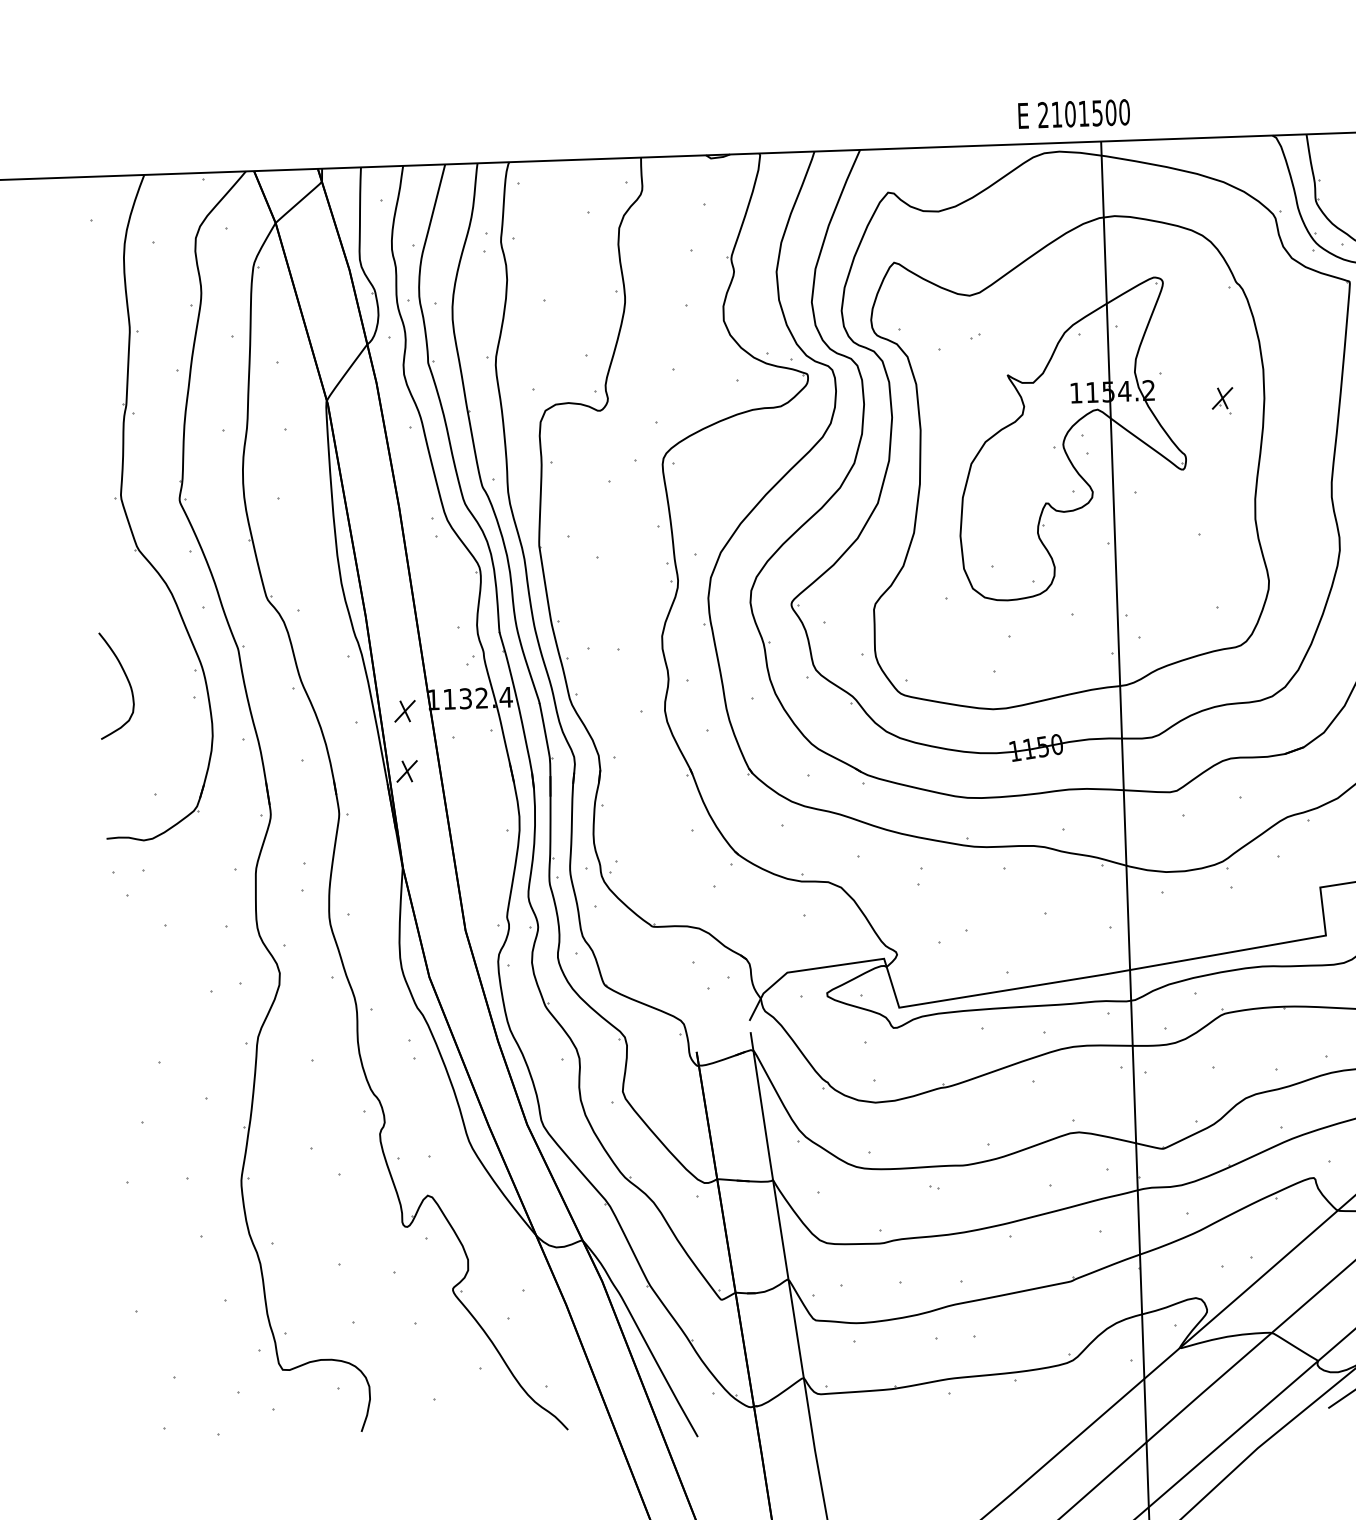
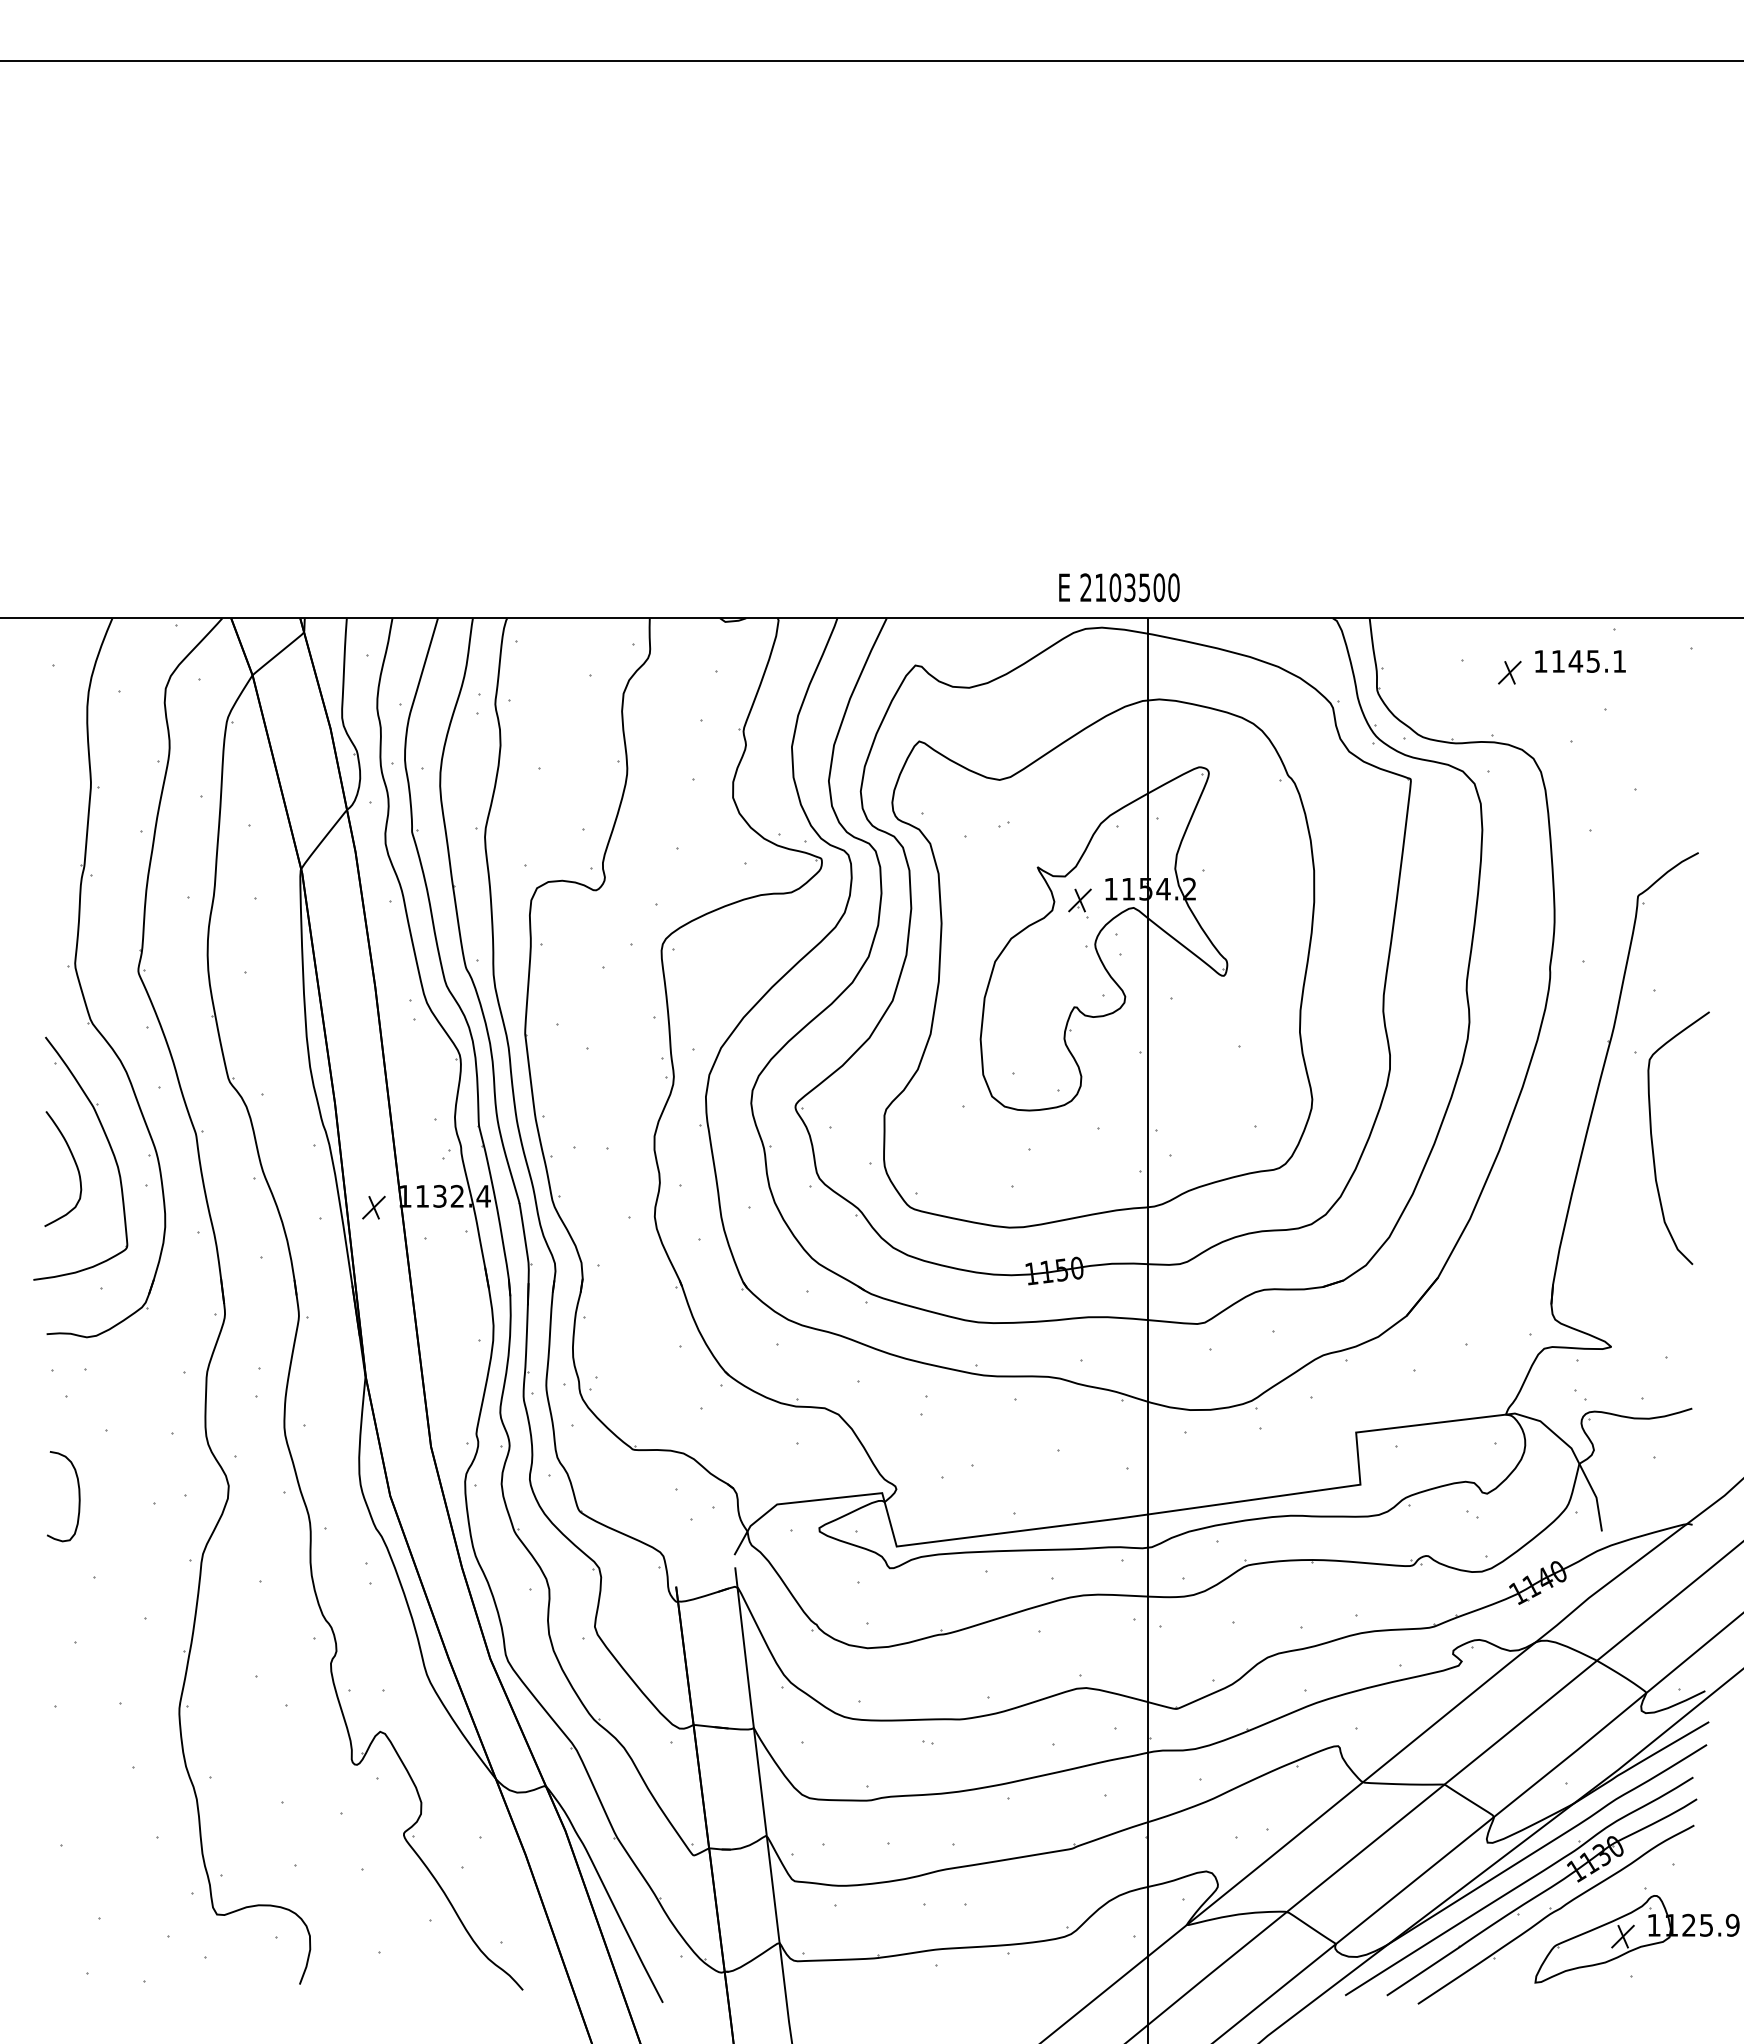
text: (1083, 113) -> (1129, 587), 2101500 -> 2103500
part: (1222, 401) -> (1079, 903), moved
part: (157, 661) -> (108, 1144), added
part: (406, 771) -> (373, 1272), removed
curve: (141, 987) -> (78, 1496), added

